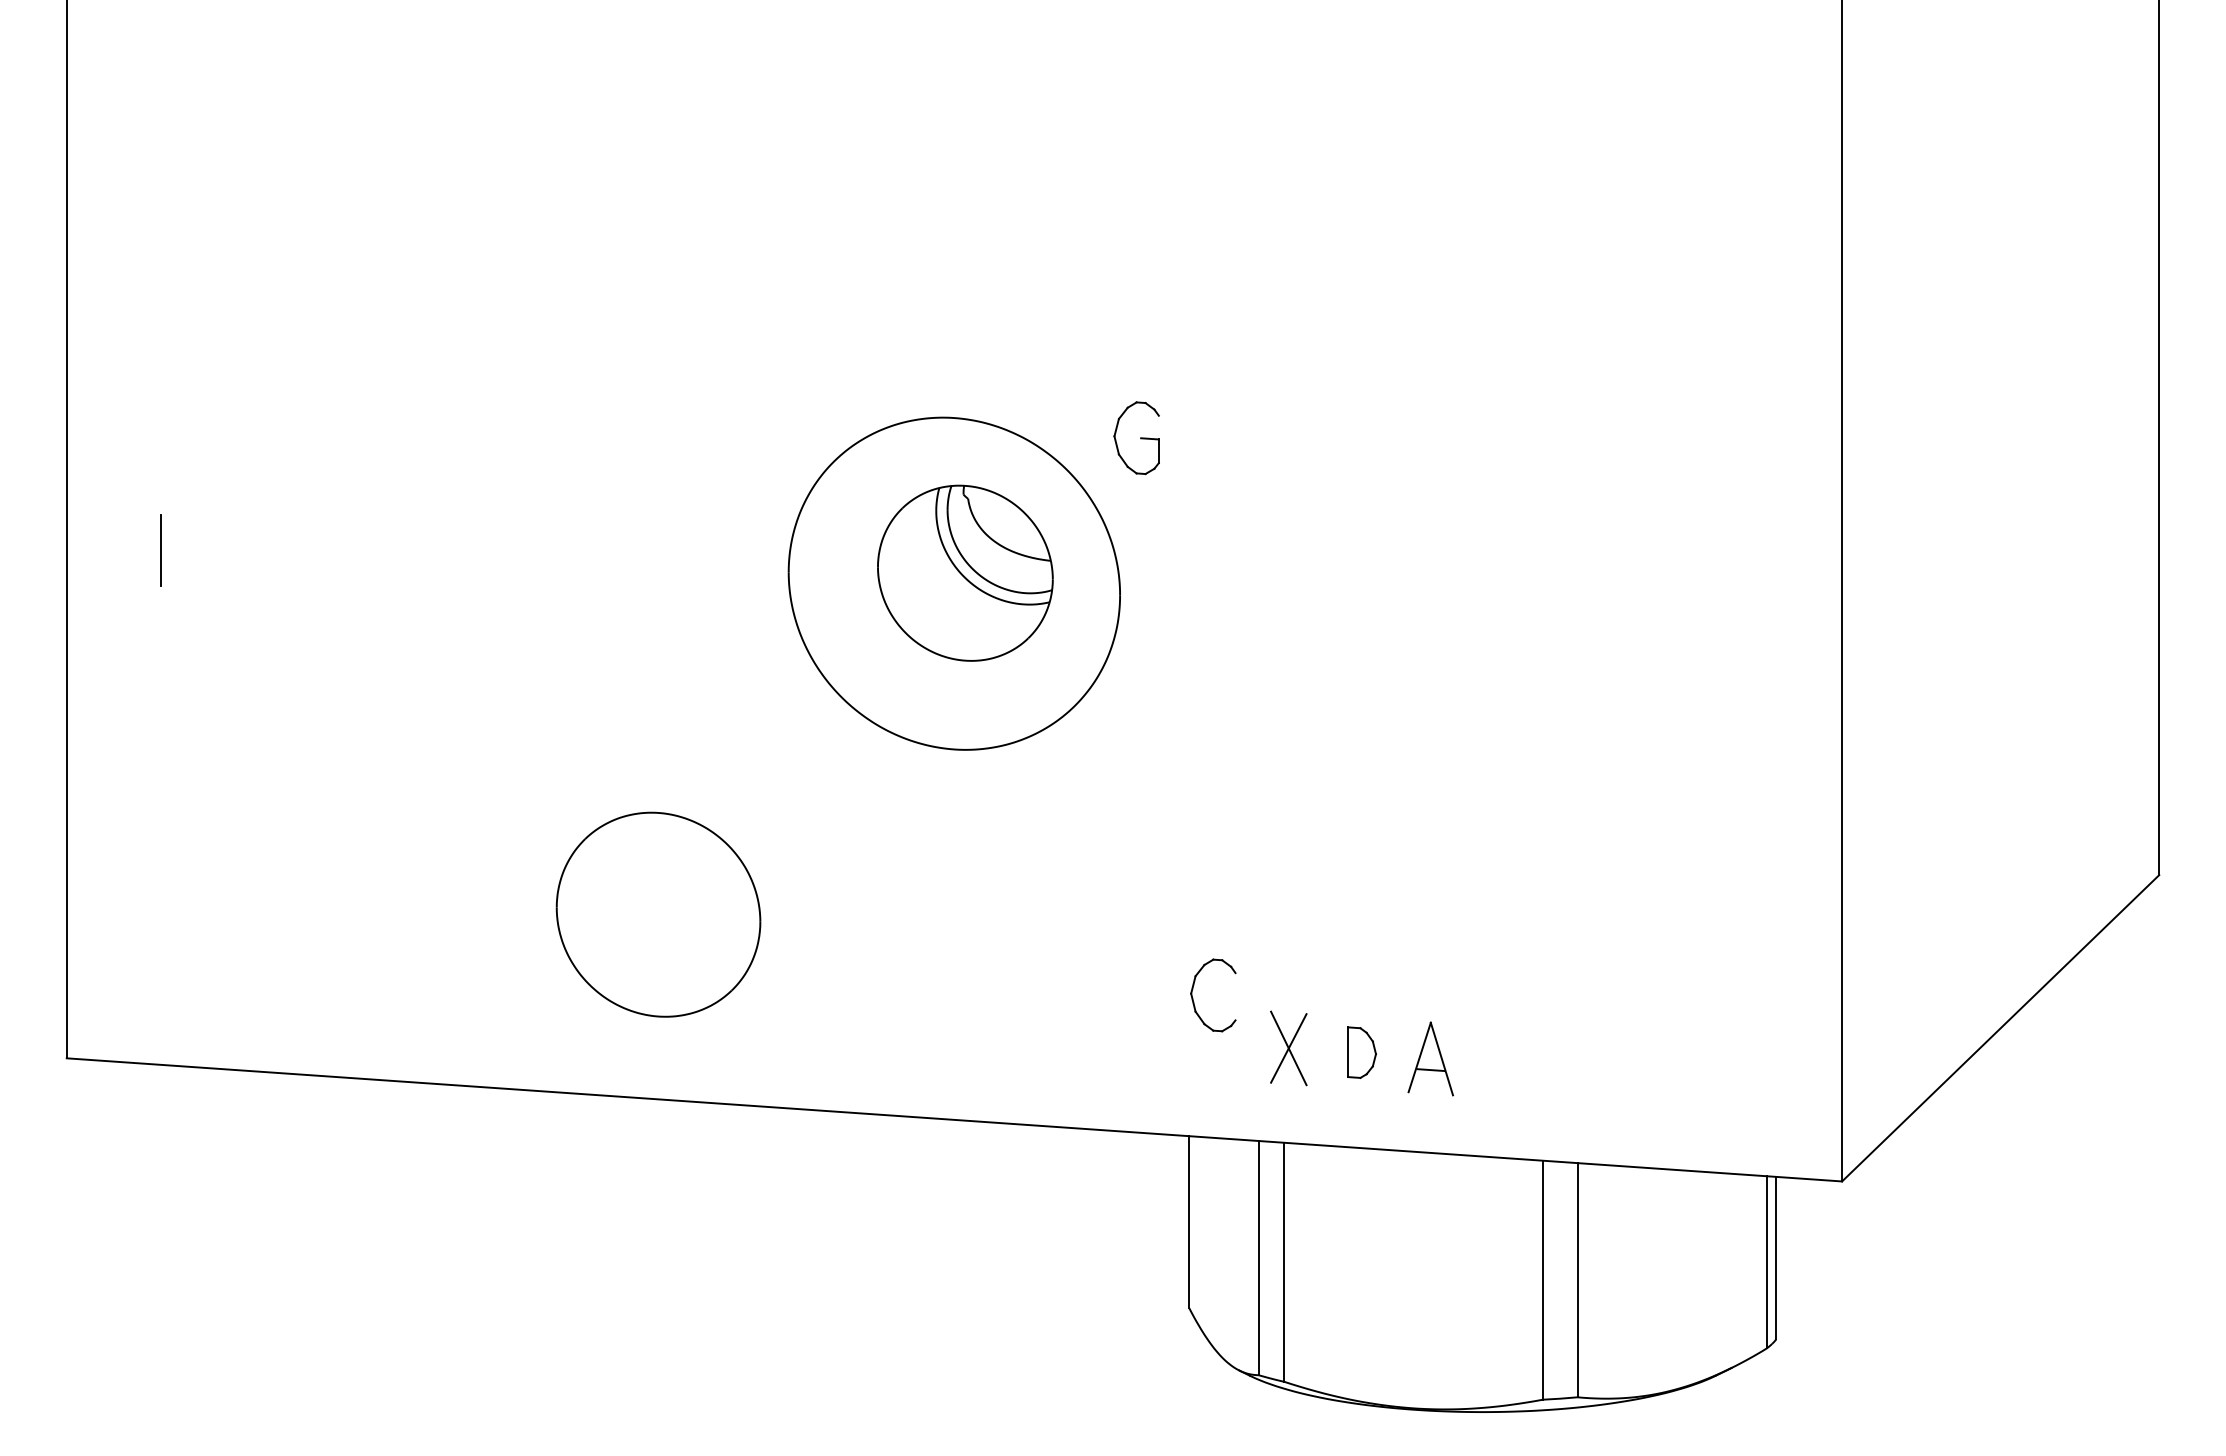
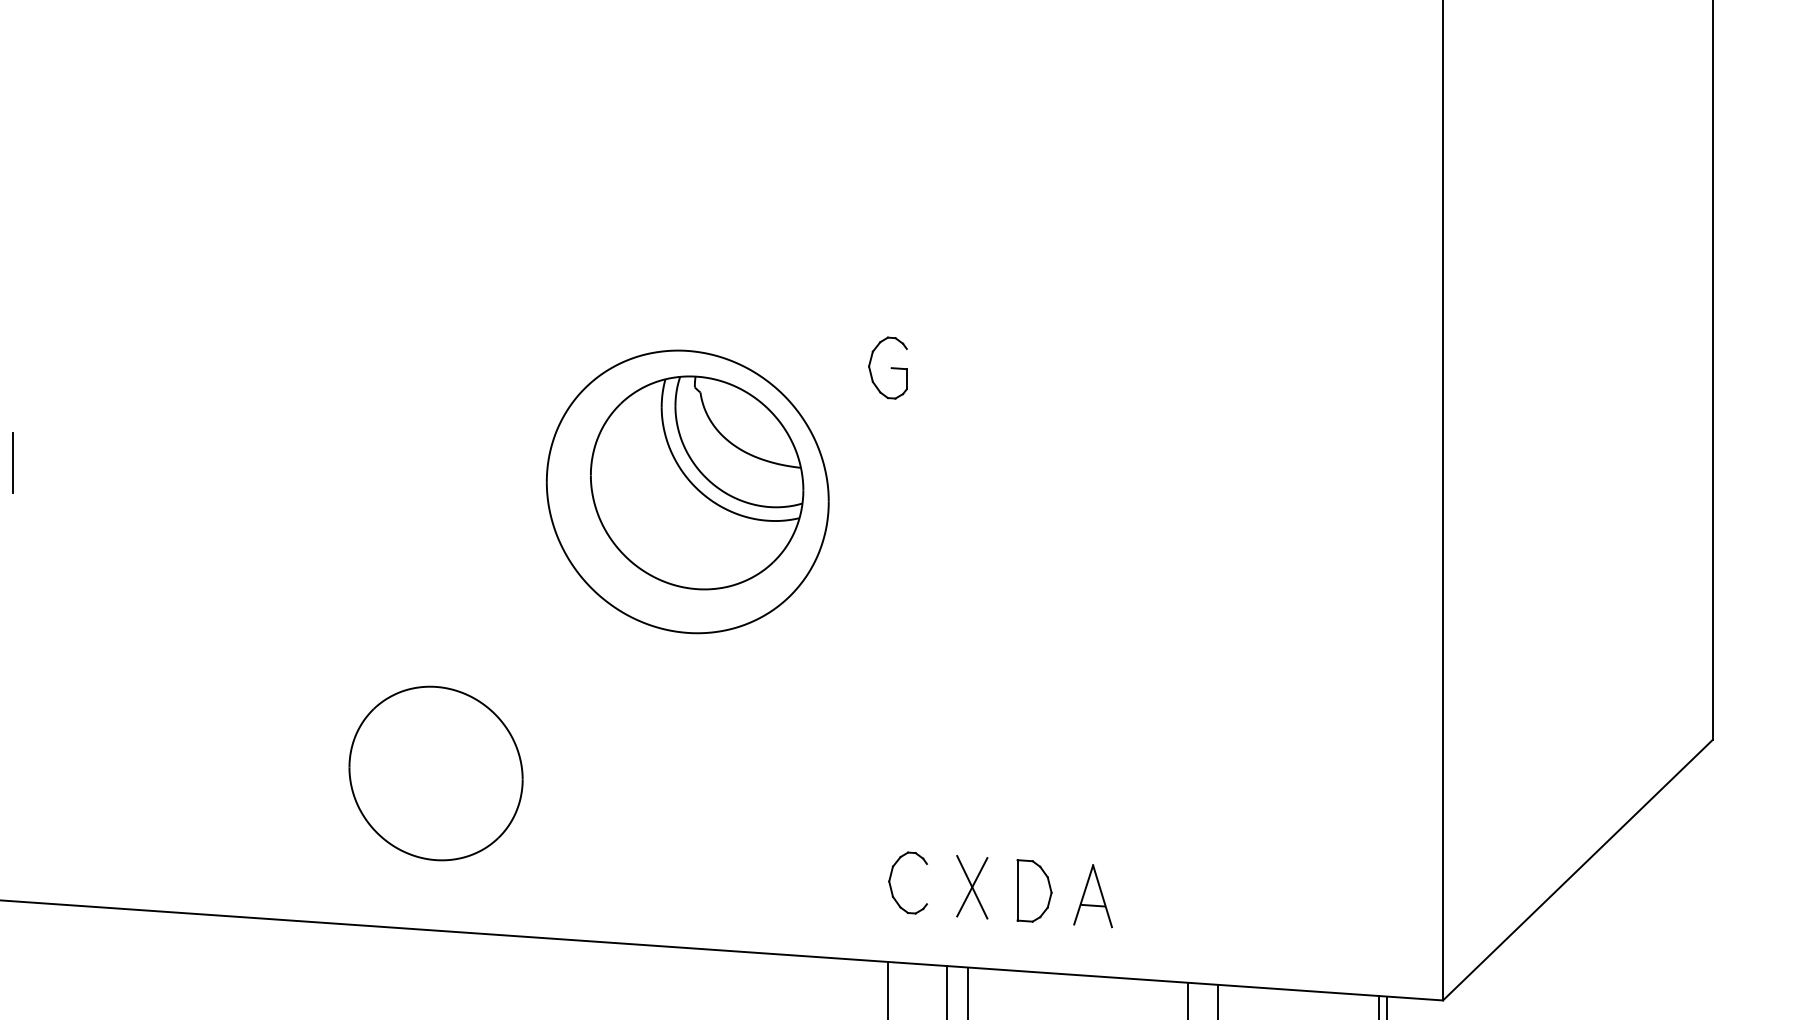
part: (1136, 438) -> (887, 368), moved
part: (965, 573) -> (697, 483), size x1.43
part: (1193, 998) -> (891, 885), moved
part: (1361, 1052) -> (1034, 890), size x1.43

